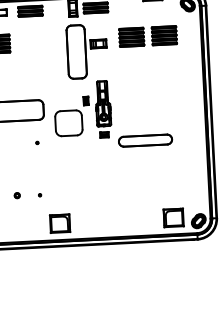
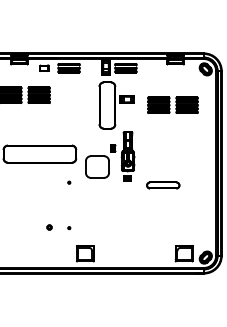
part: (147, 35) -> (172, 104), moved
part: (145, 140) -> (163, 185), size x0.7

